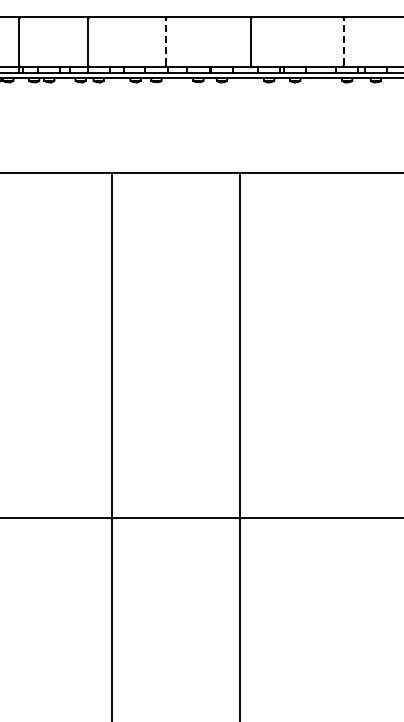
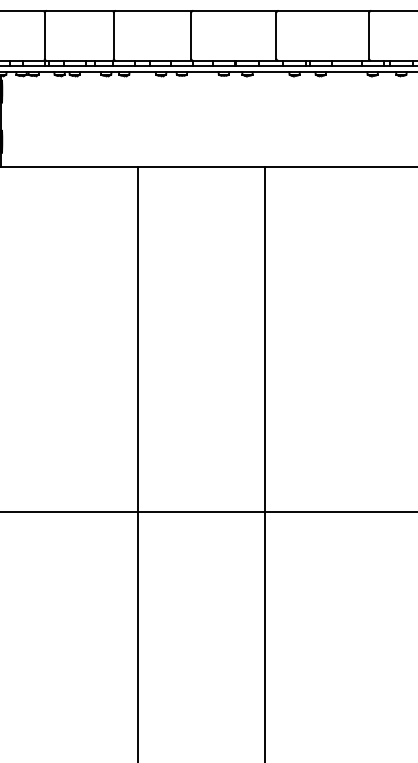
line: (166, 41) -> (191, 35), dashed -> solid
line: (344, 41) -> (369, 35), dashed -> solid

